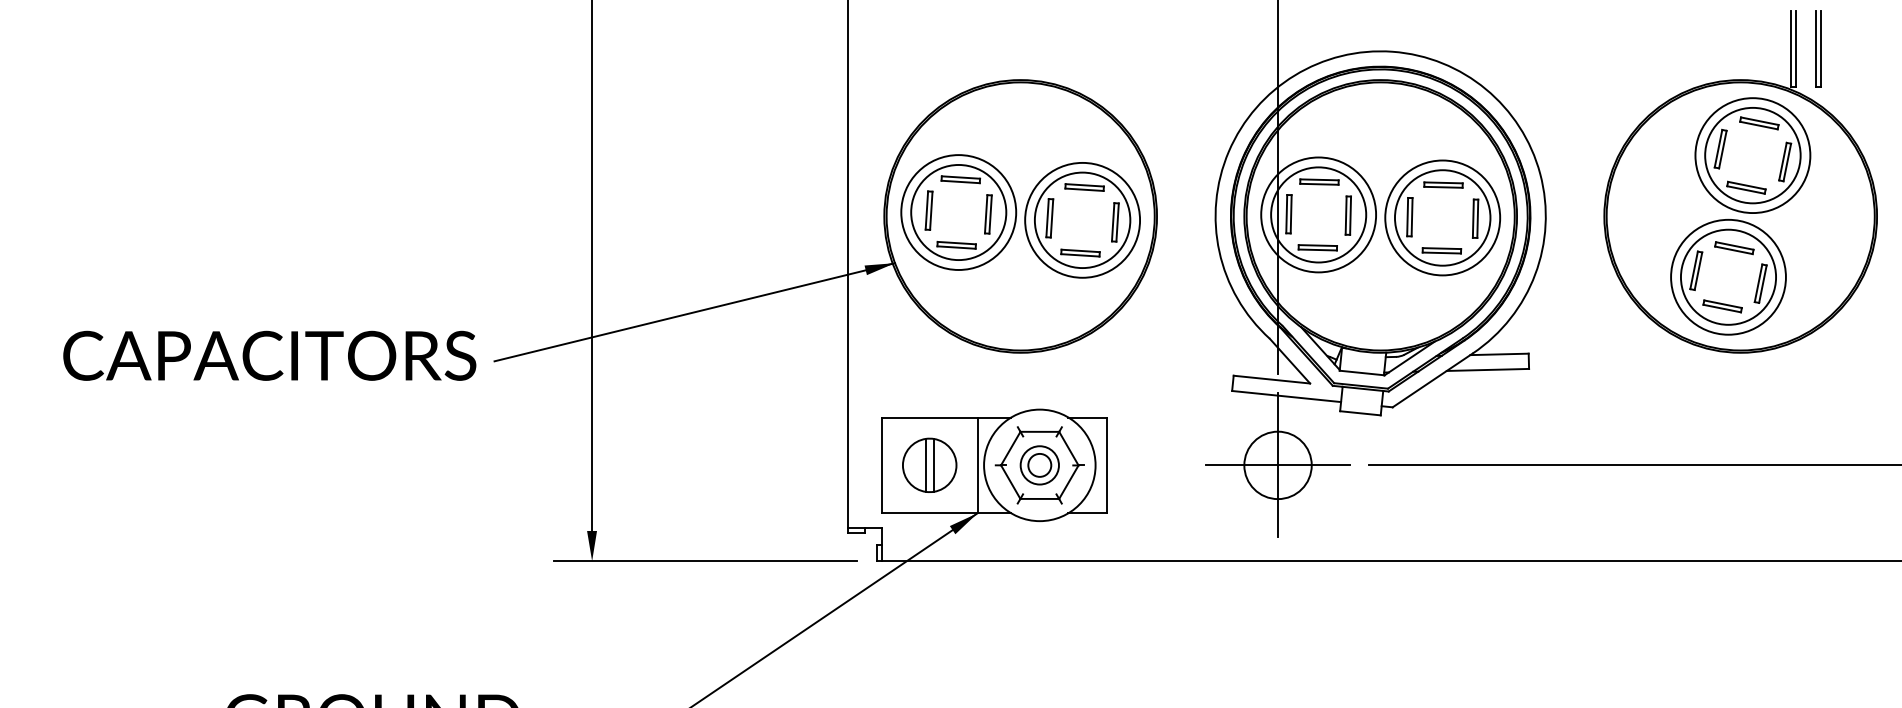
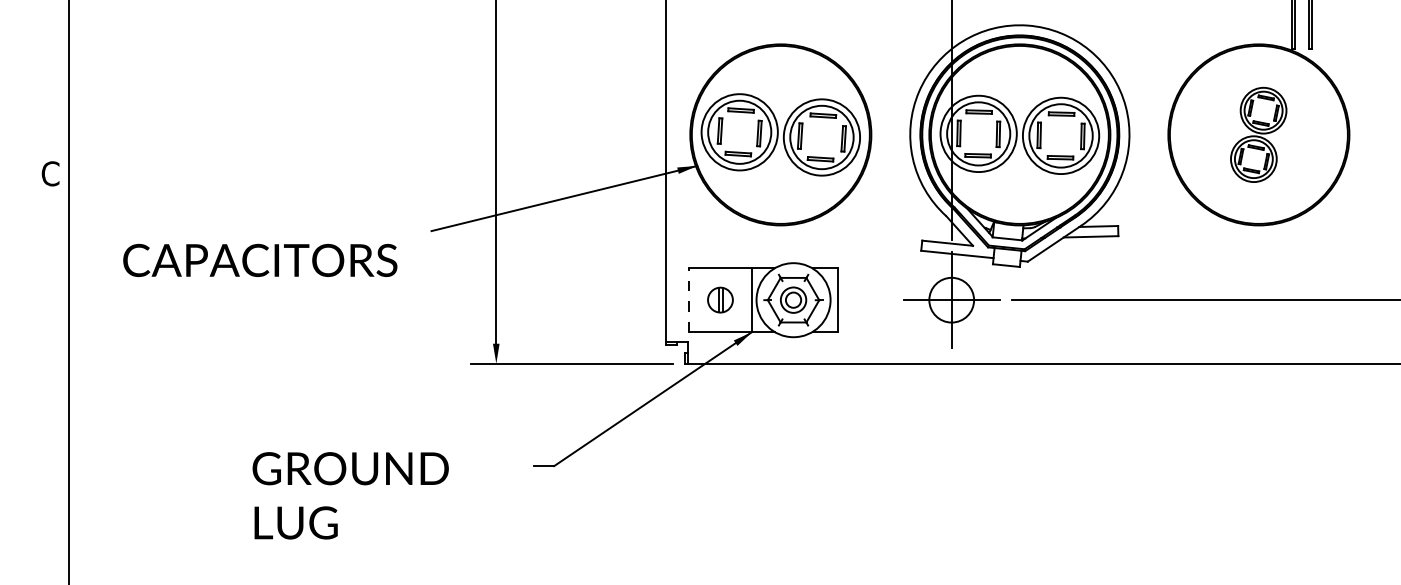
part: (1740, 215) -> (1258, 134), size x0.6
text: (270, 354) -> (260, 259), moved
part: (929, 464) -> (720, 299), size x0.7
line: (881, 465) -> (688, 300), solid -> dashed

